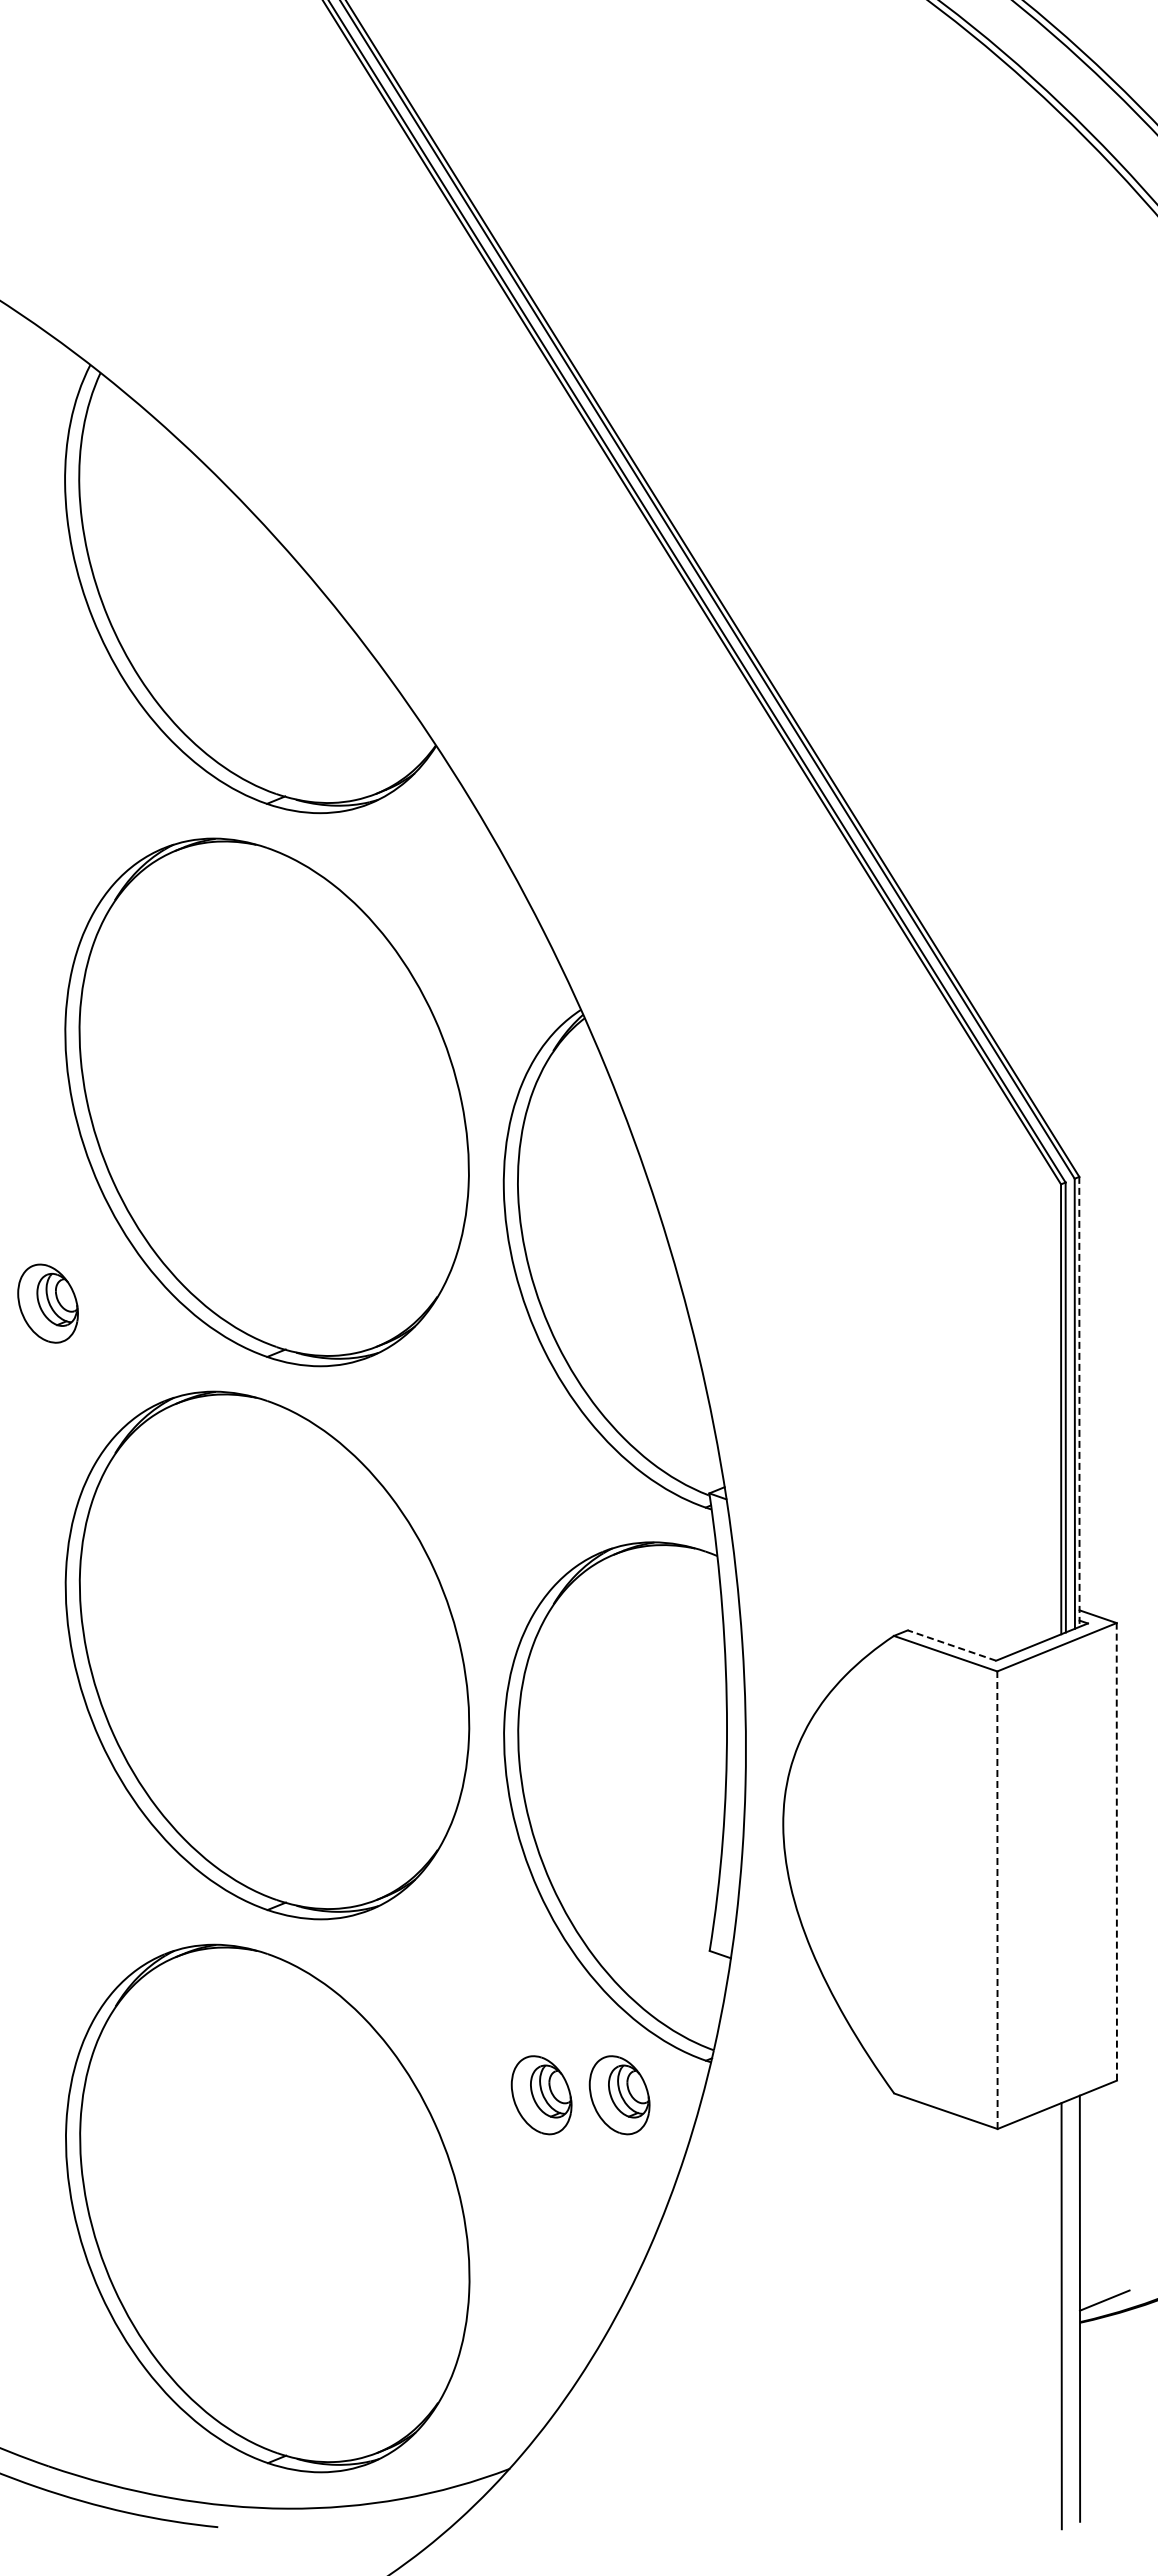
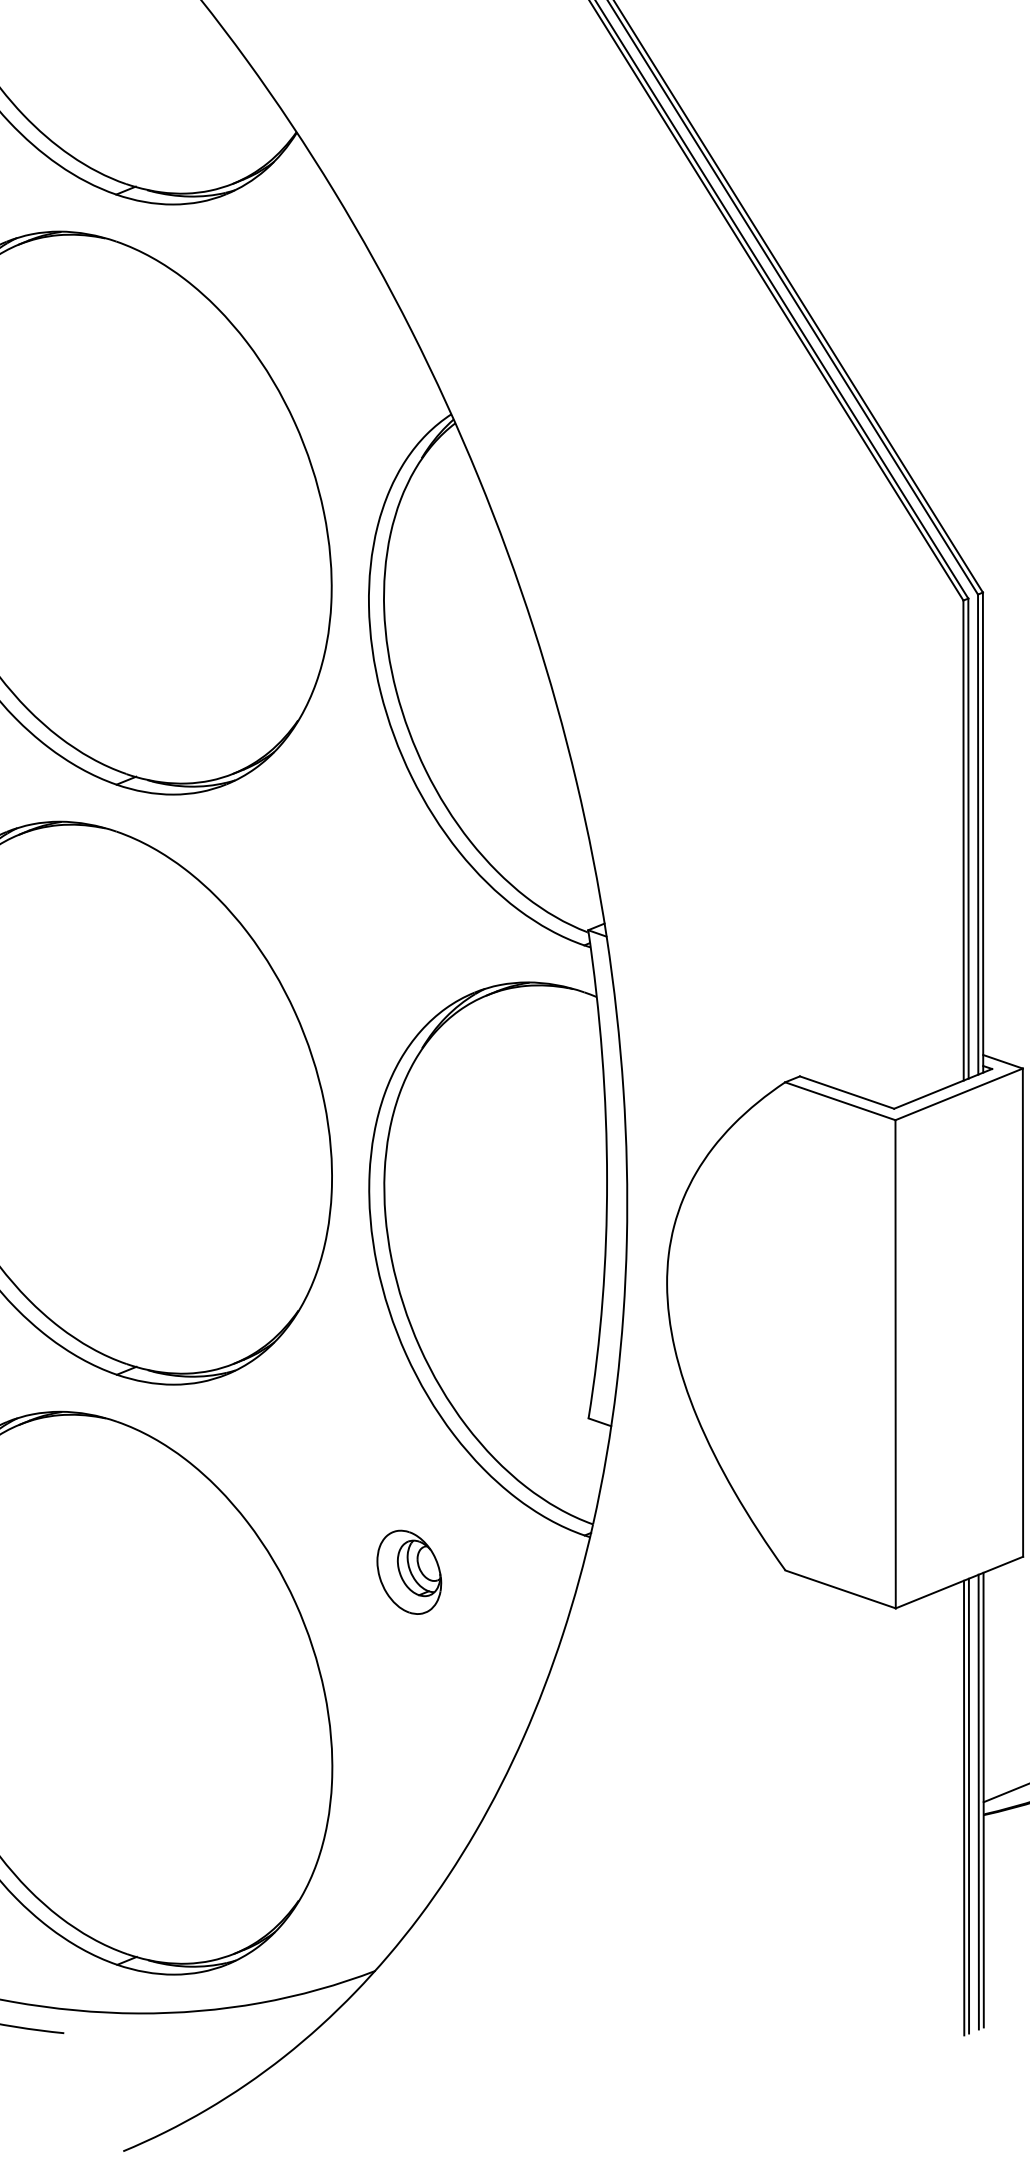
line: (1079, 1401) -> (983, 832), dashed -> solid
line: (951, 1645) -> (846, 1092), dashed -> solid
line: (1116, 1851) -> (1022, 1312), dashed -> solid
line: (997, 1900) -> (895, 1364), dashed -> solid
part: (619, 2095) -> (492, 1572), removed
line: (1075, 2310) -> (978, 1802), added
line: (1066, 2314) -> (969, 1806), added

